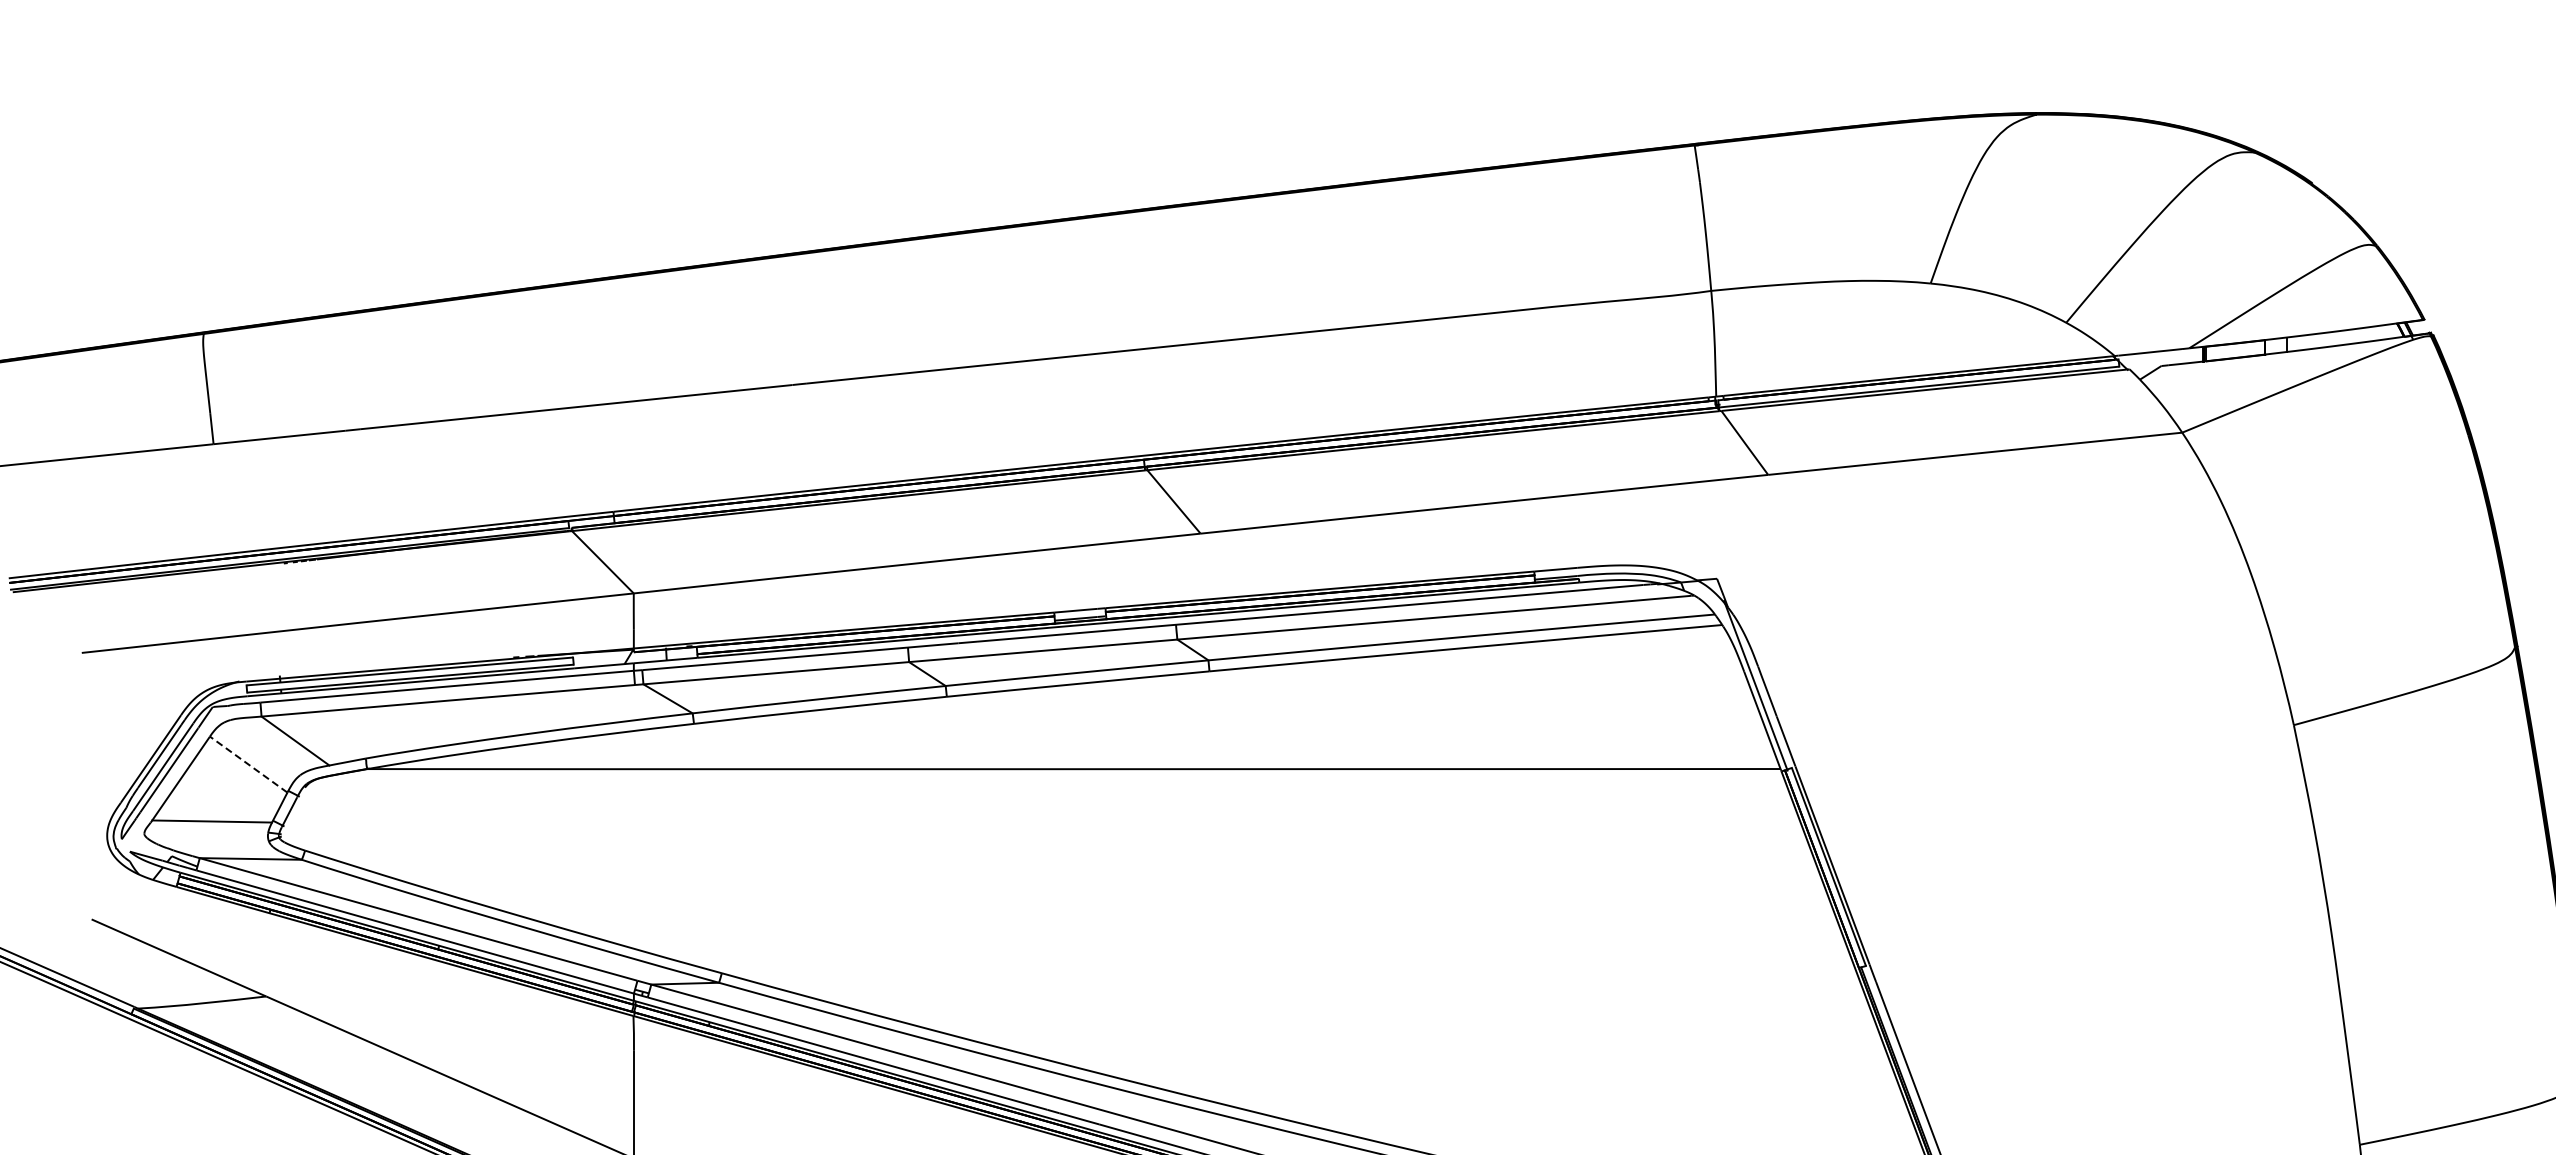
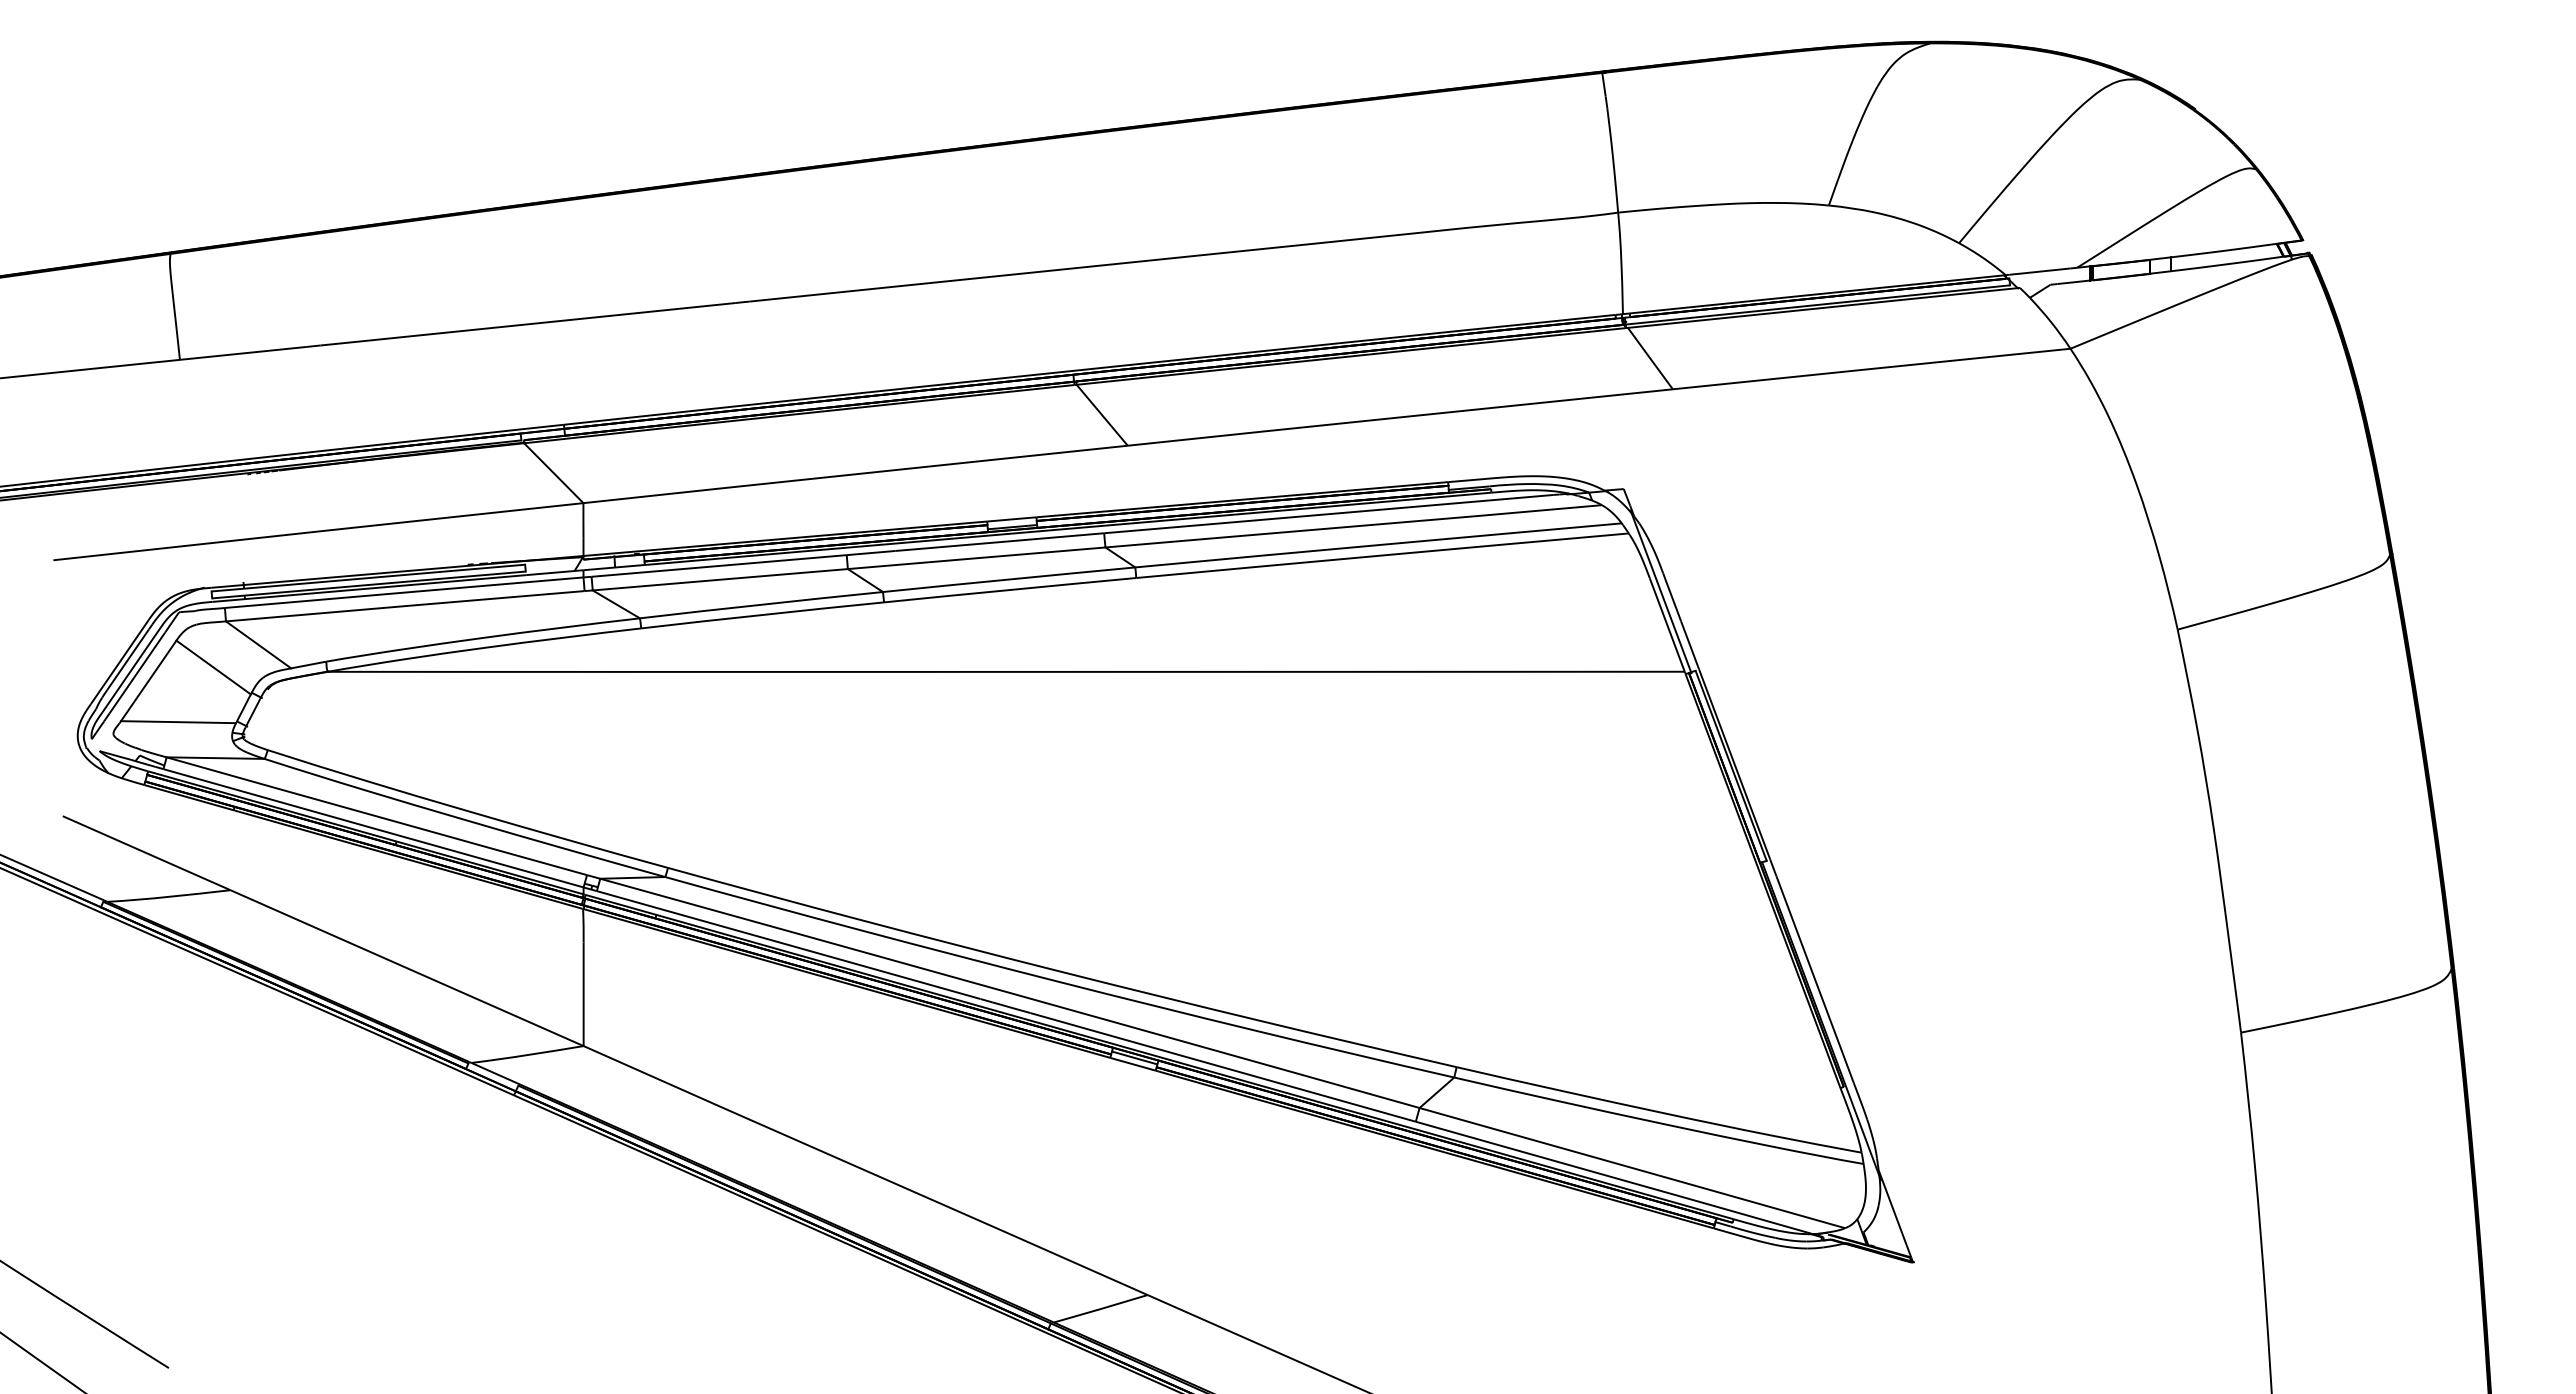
line: (248, 764) -> (213, 667), dashed -> solid

